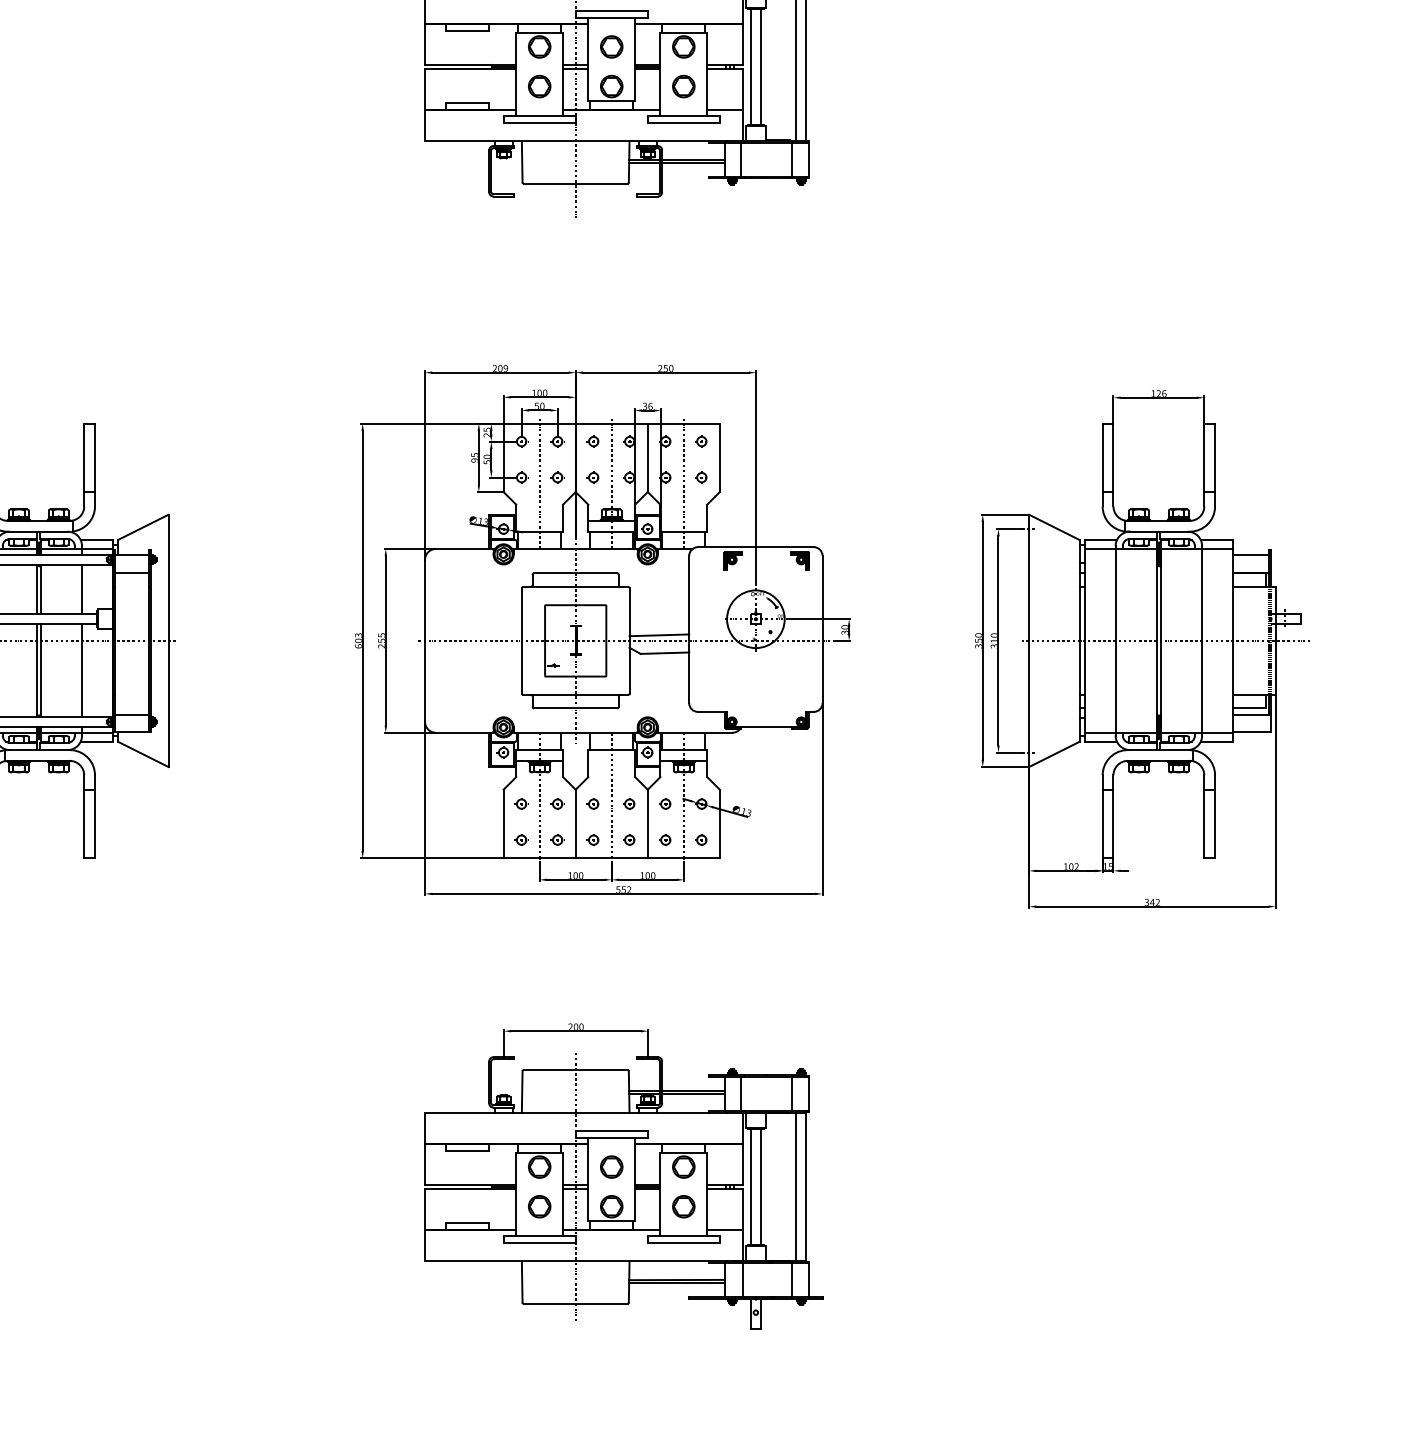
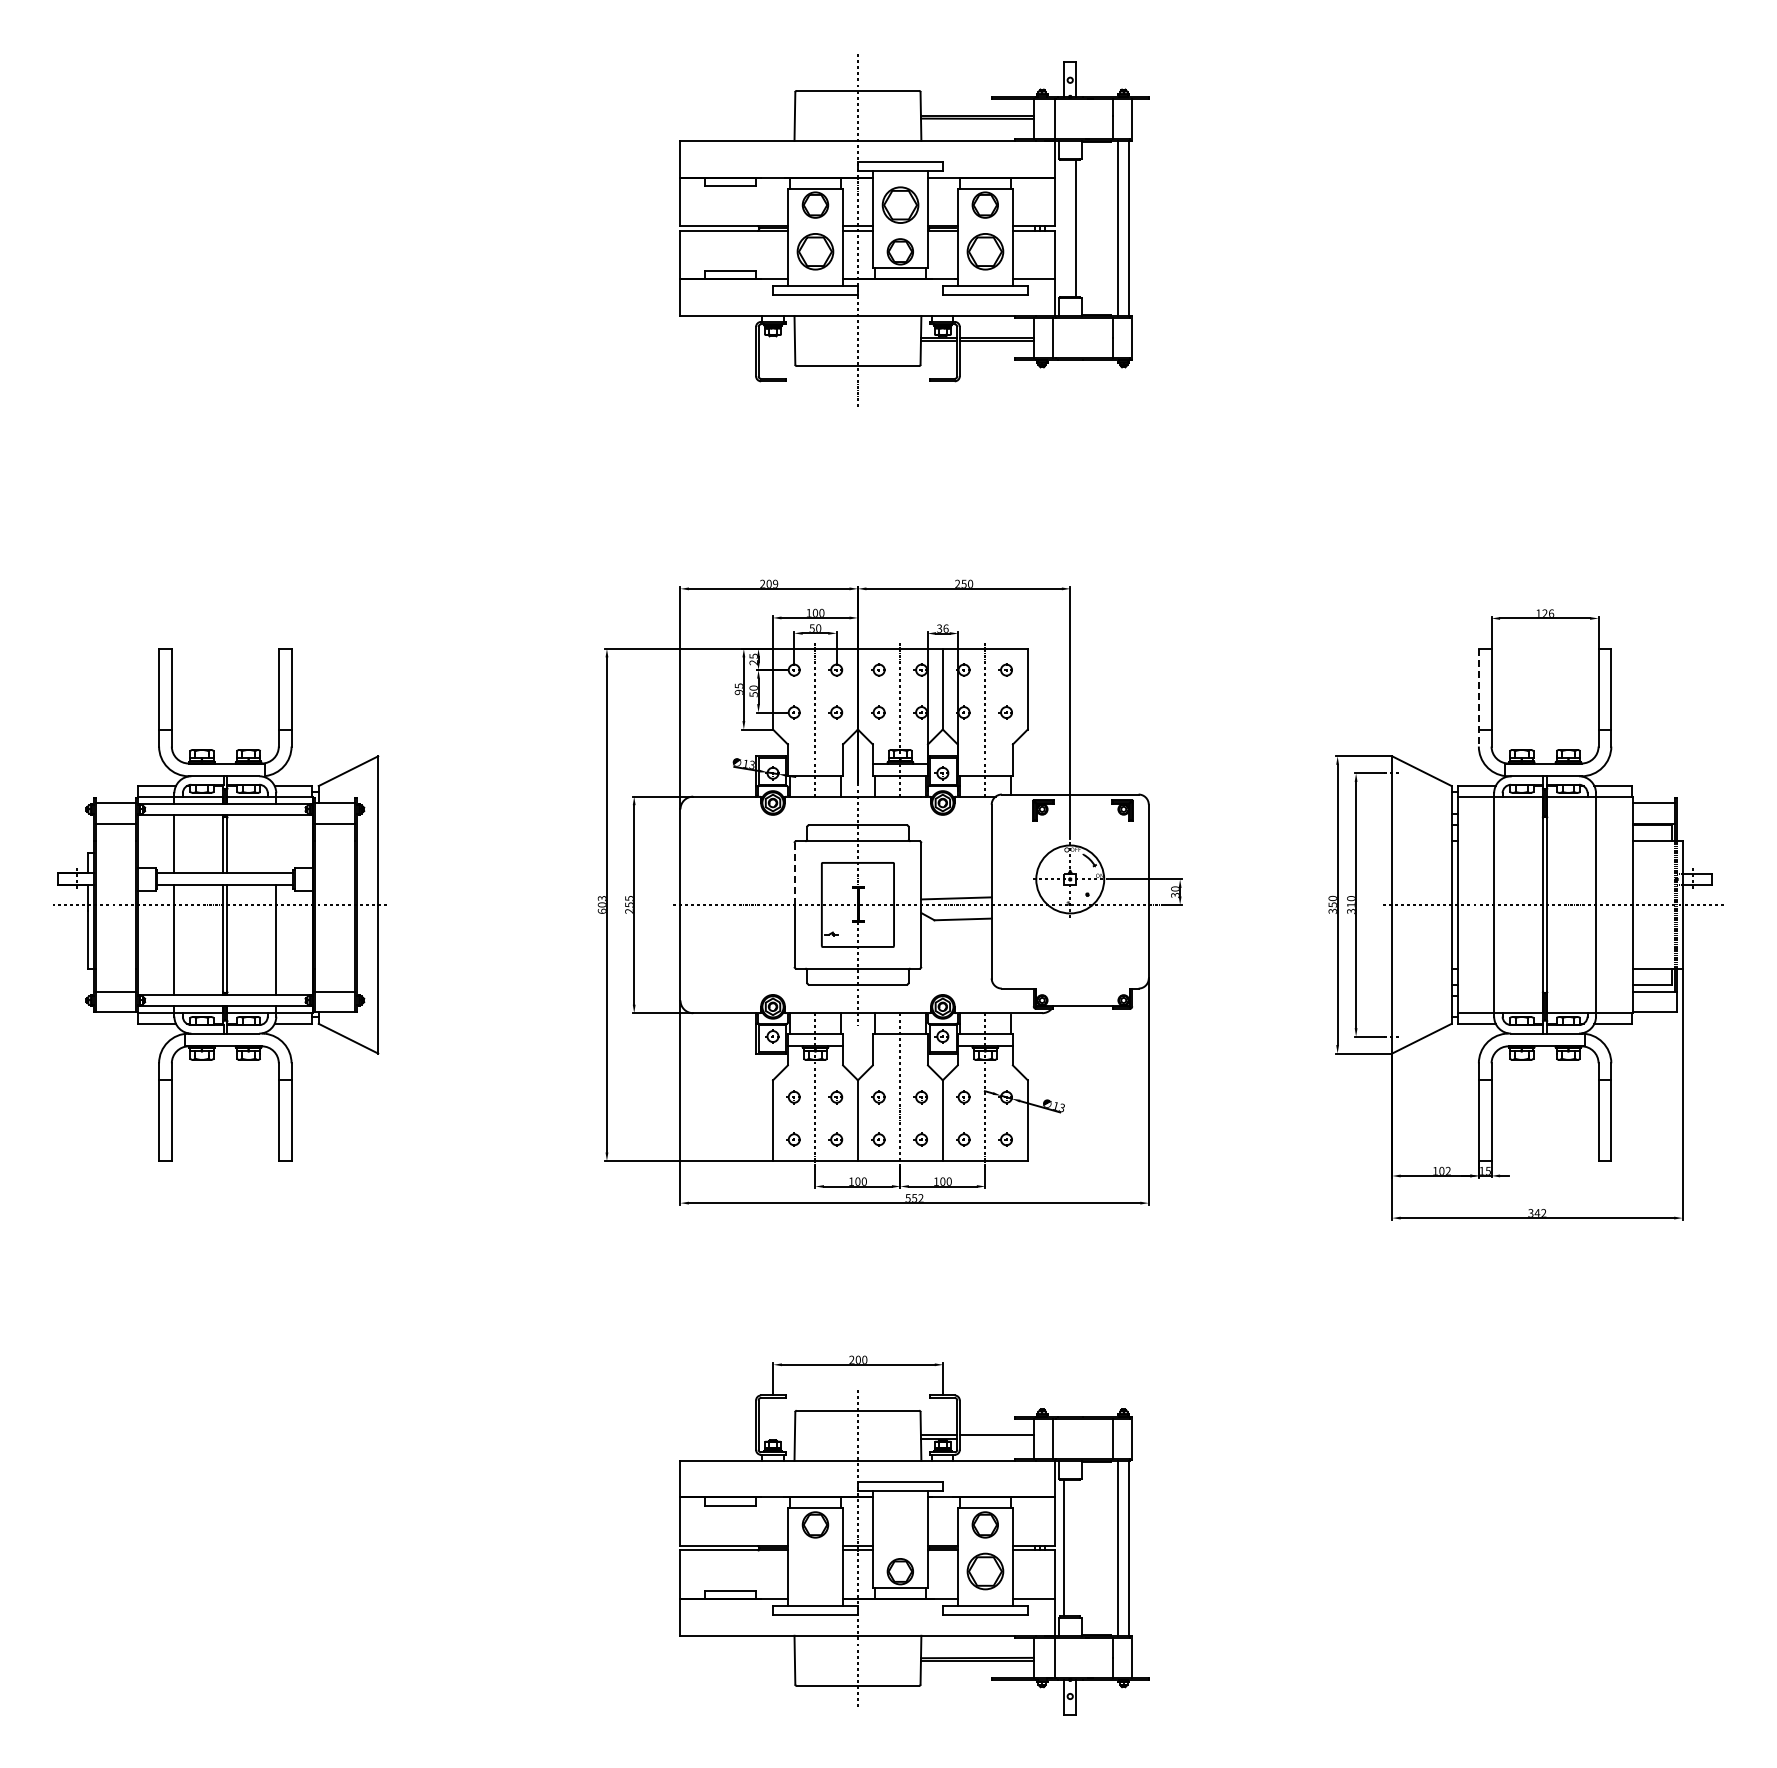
part: (610, 46) -> (899, 204), size x1.4
line: (751, 66) -> (1064, 228), removed
part: (539, 86) -> (815, 251), size x1.4
part: (683, 86) -> (984, 251), size x1.4
line: (1102, 464) -> (1478, 697), solid -> dashed
line: (82, 589) -> (276, 844), removed
line: (521, 614) -> (794, 873), solid -> dashed
line: (693, 1093) -> (996, 1438), removed
part: (610, 1166) -> (899, 1524), removed
line: (761, 1187) -> (1076, 1548), removed
part: (539, 1206) -> (815, 1571), removed
part: (683, 1206) -> (984, 1571), size x1.4

